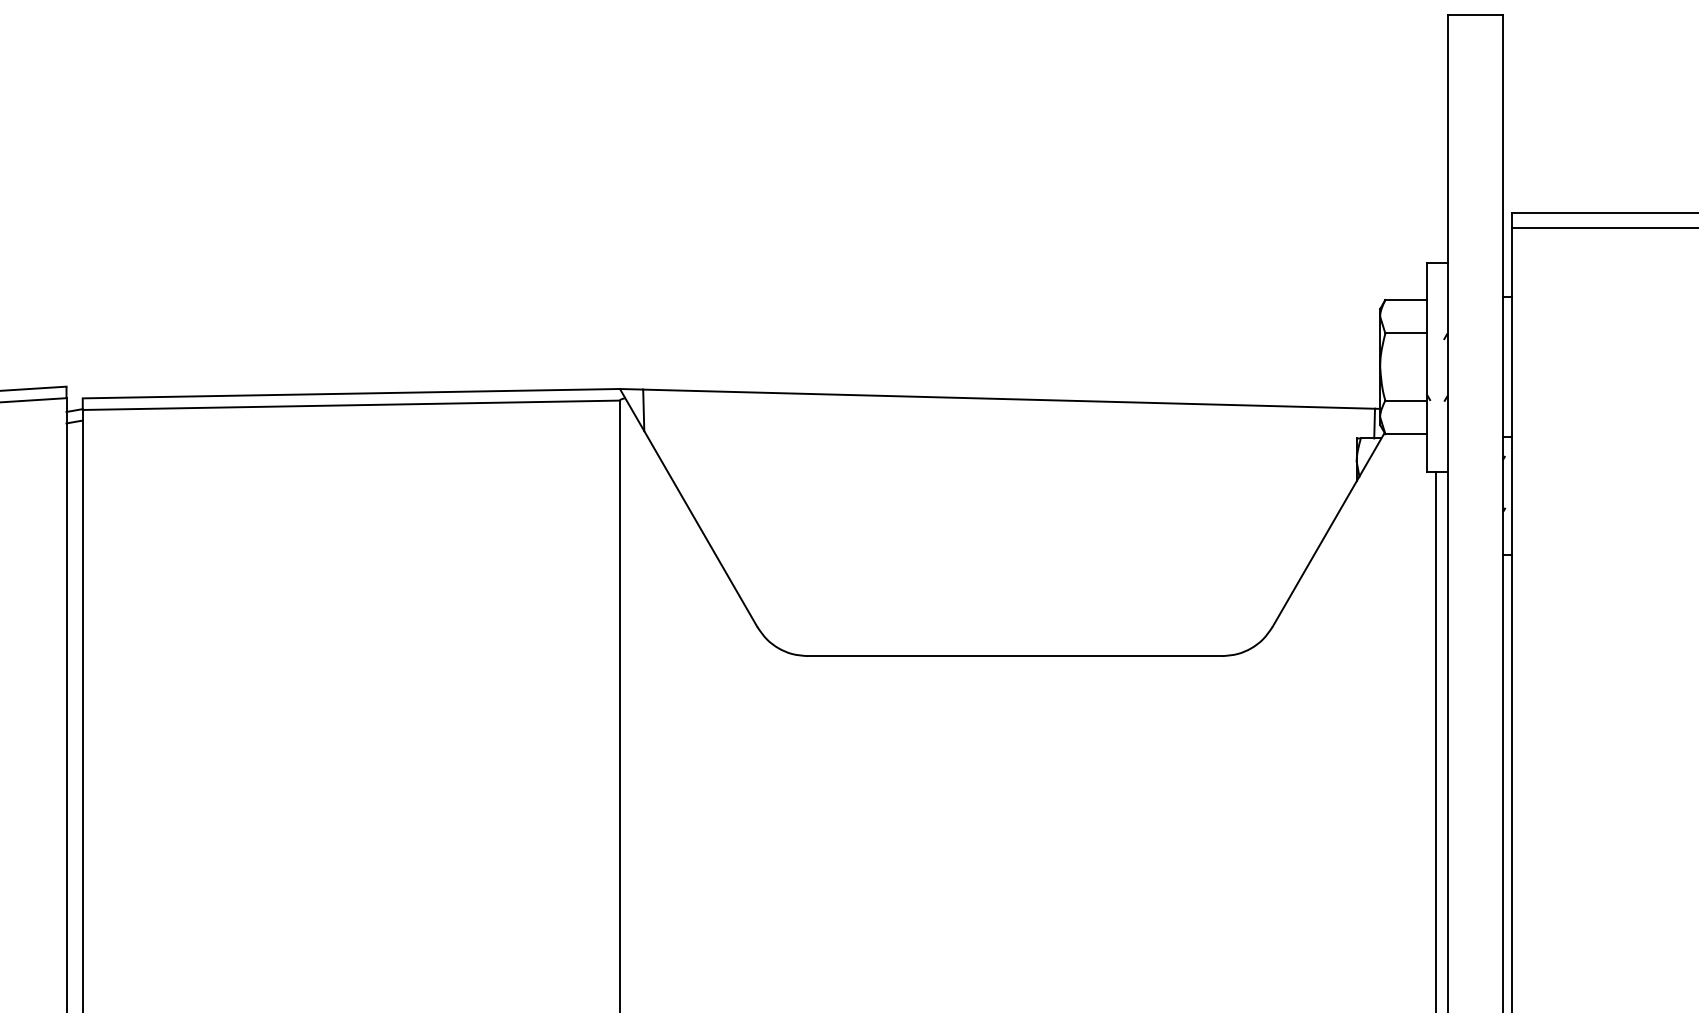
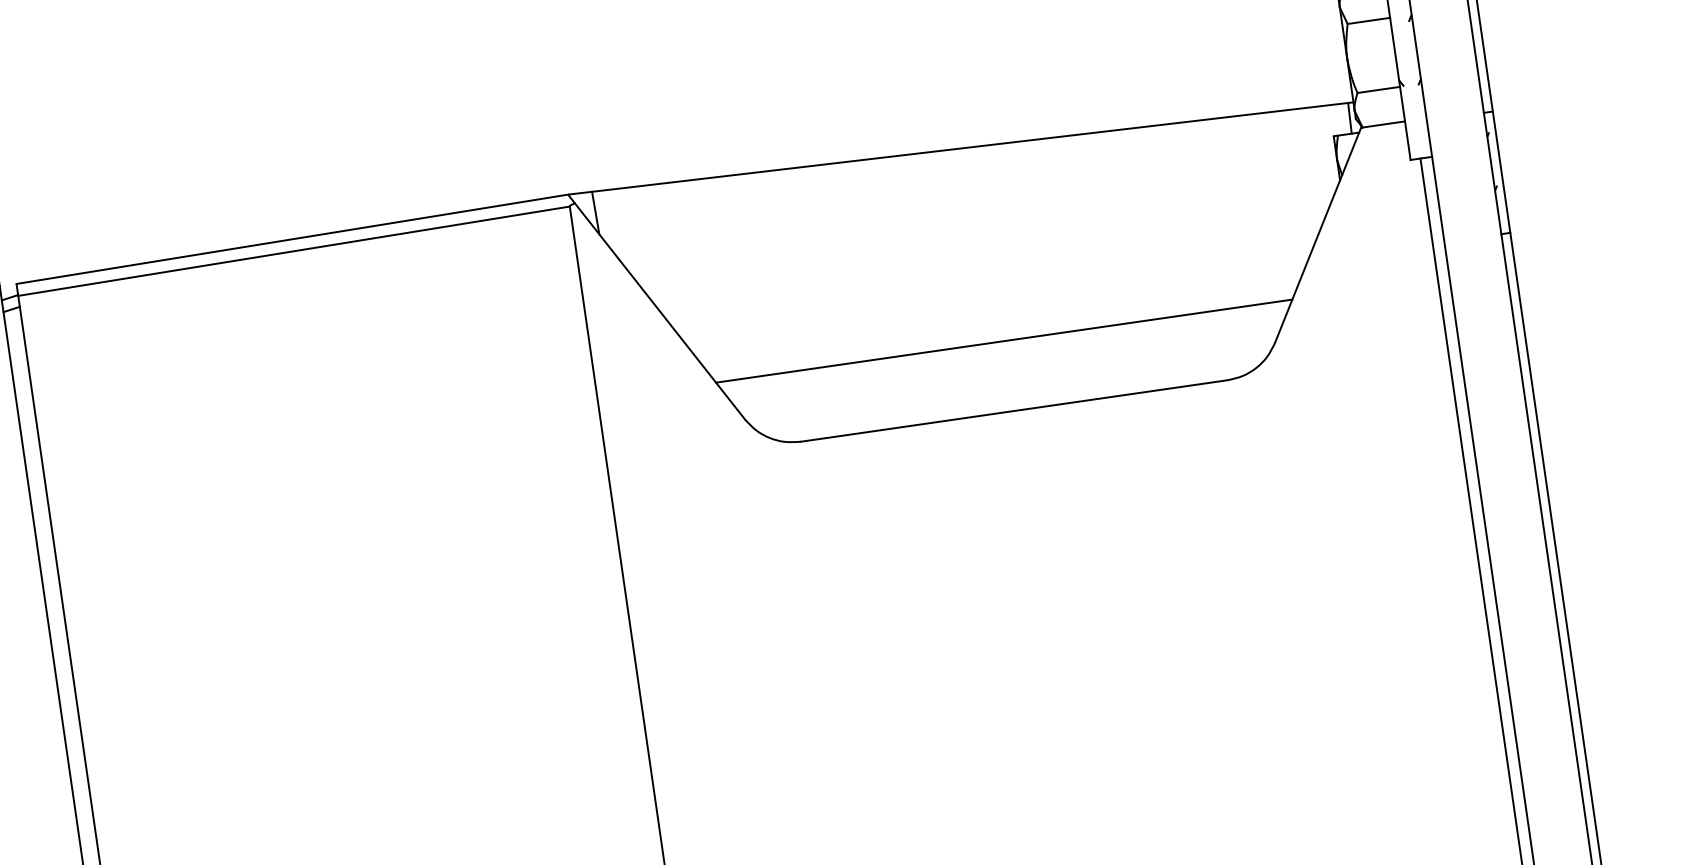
line: (1014, 588) -> (1003, 341), added

